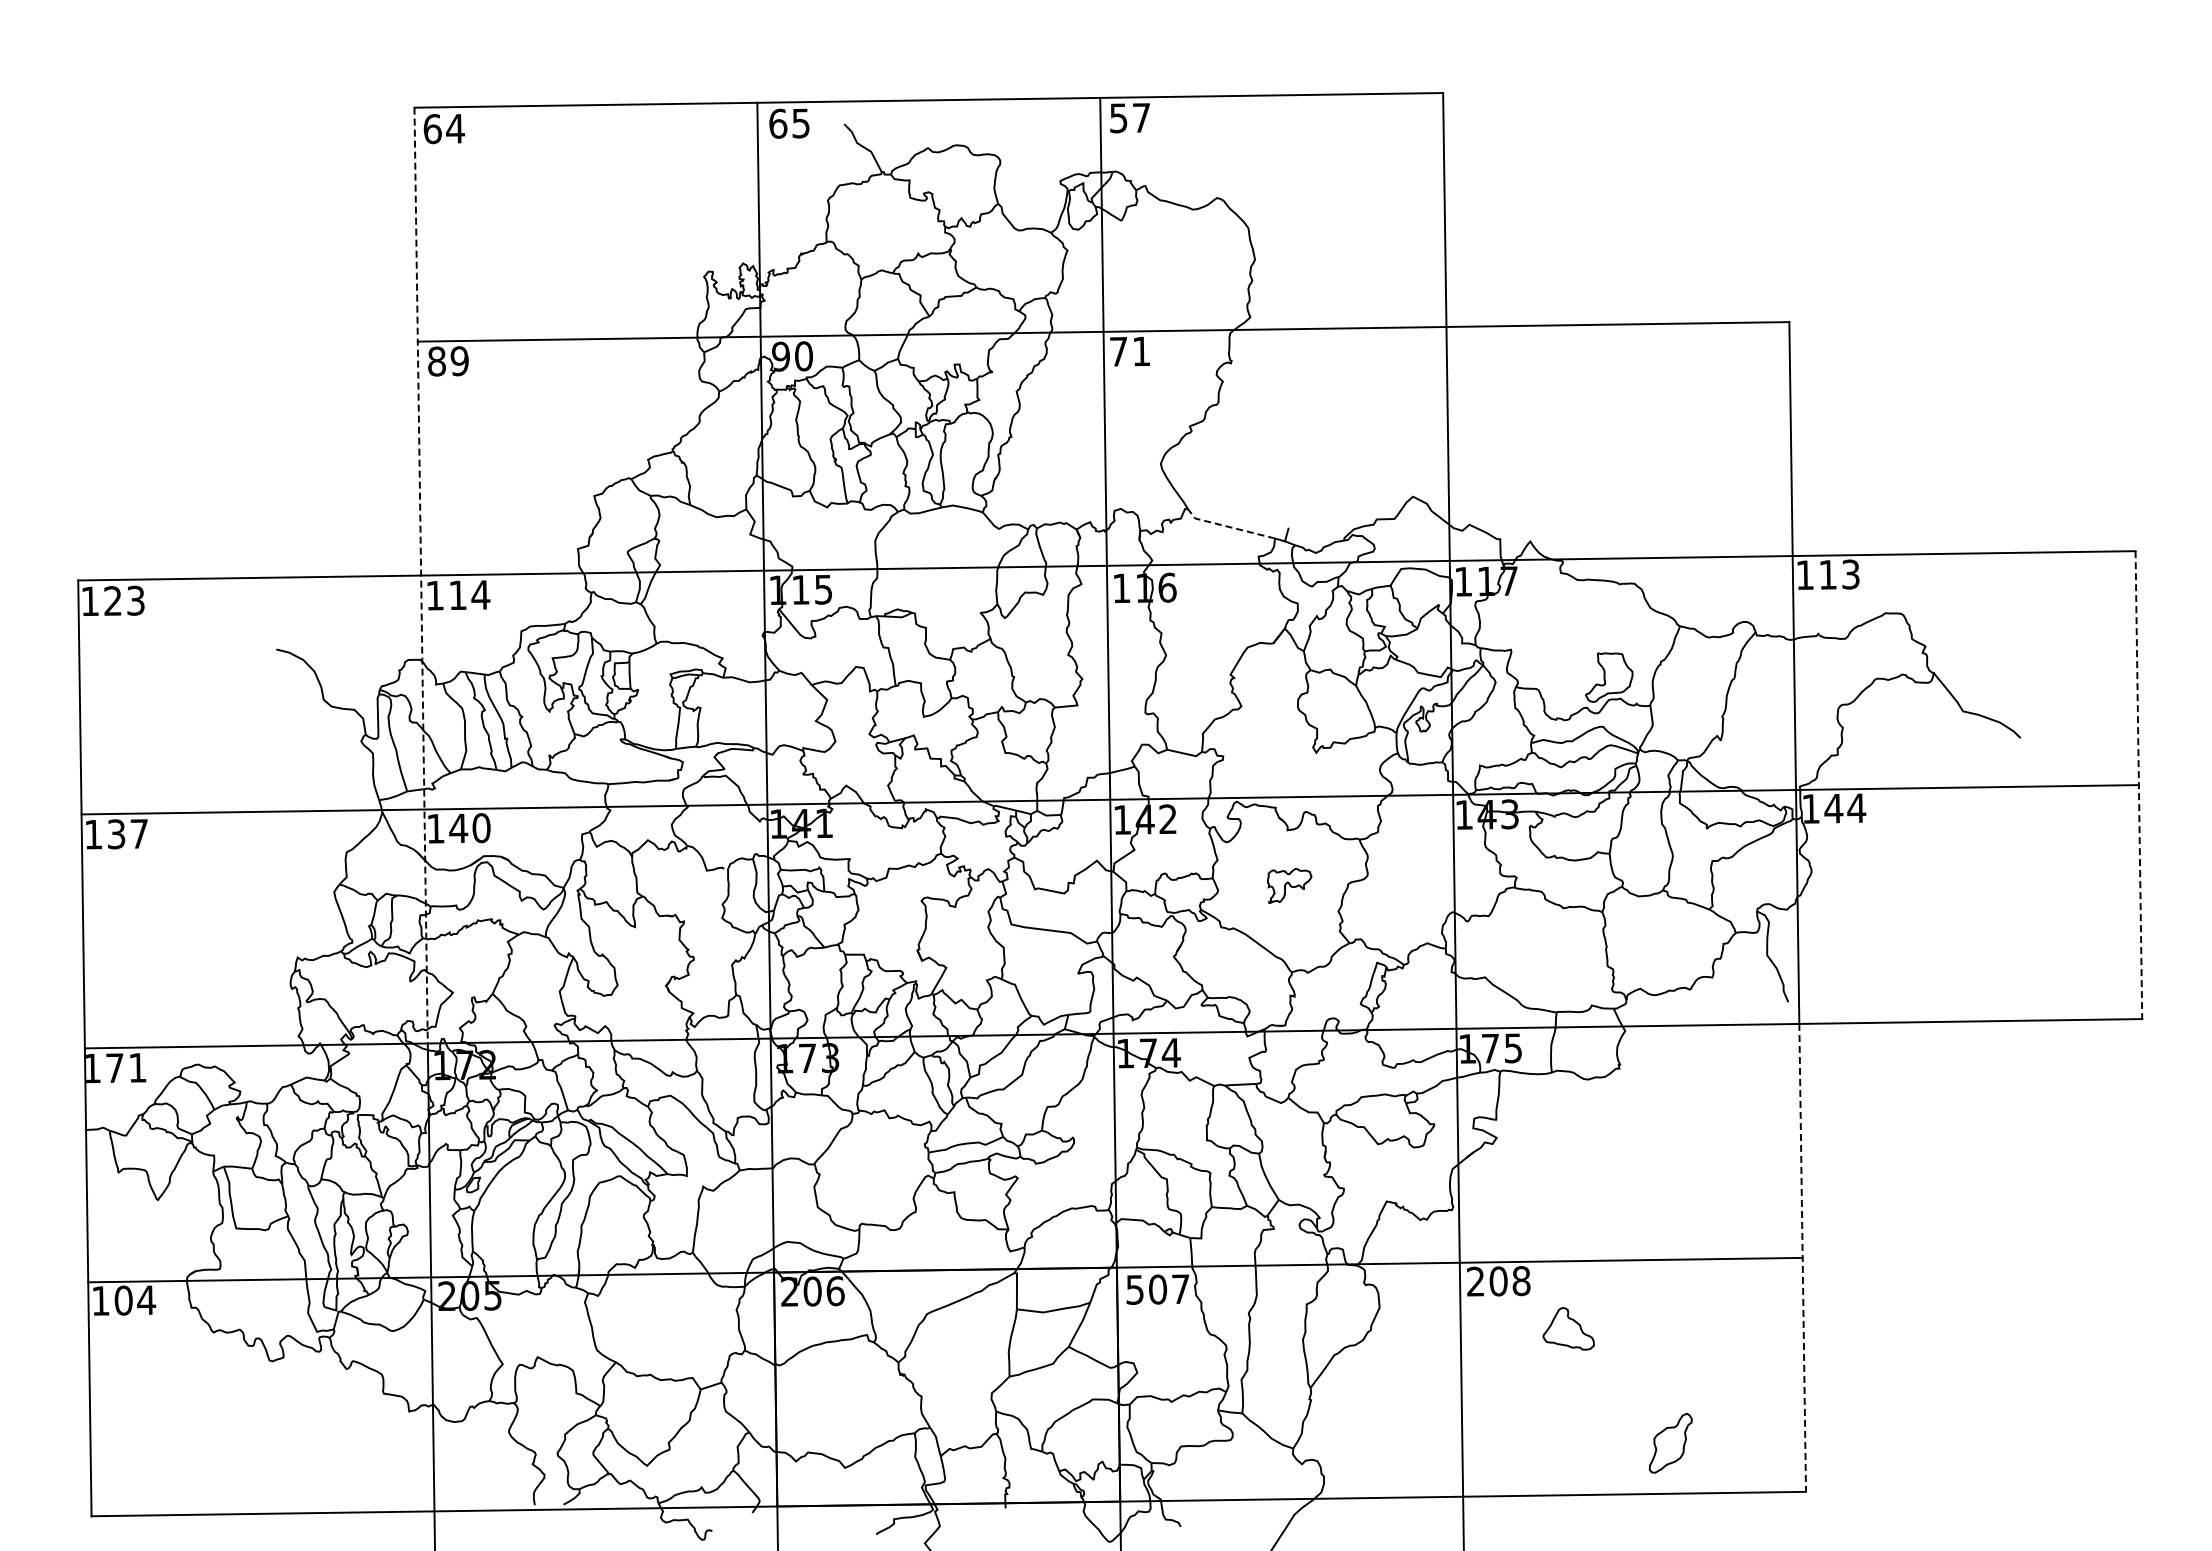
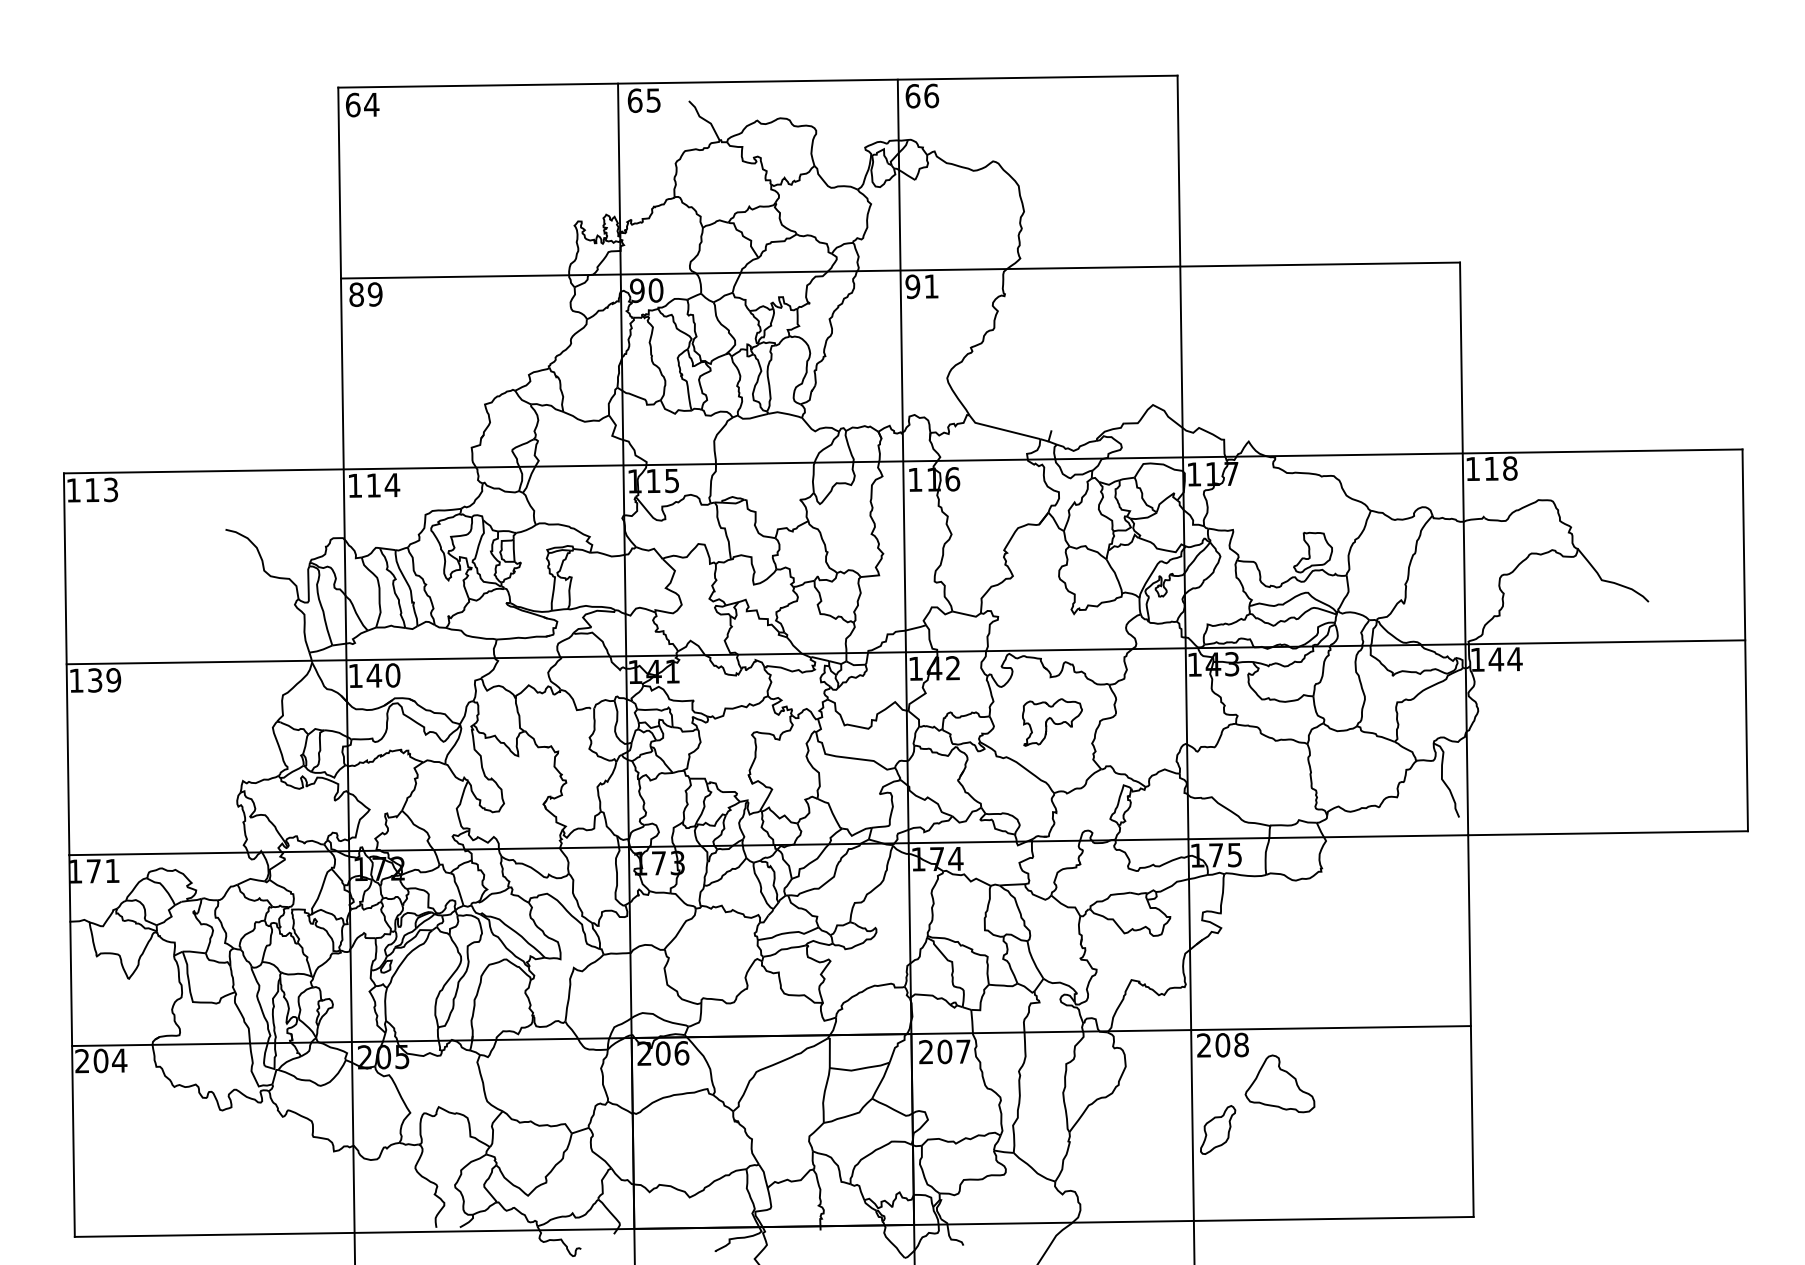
text: (1130, 117) -> (922, 95), 57 -> 66
text: (1118, 351) -> (912, 286), 71 -> 91
line: (1228, 526) -> (1002, 429), dashed -> solid
text: (1850, 574) -> (1509, 468), 113 -> 118
line: (421, 575) -> (344, 469), dashed -> solid
text: (112, 600) -> (91, 489), 123 -> 113
line: (2138, 785) -> (1744, 640), dashed -> solid
text: (139, 834) -> (113, 680), 137 -> 139
part: (1289, 885) -> (1052, 722), size x1.67
line: (1802, 1257) -> (1470, 1025), dashed -> solid
text: (1134, 1289) -> (925, 1051), 507 -> 207
text: (100, 1300) -> (82, 1060), 104 -> 204
part: (1568, 1328) -> (1279, 1083), size x1.67
part: (1670, 1443) -> (1217, 1130), moved

